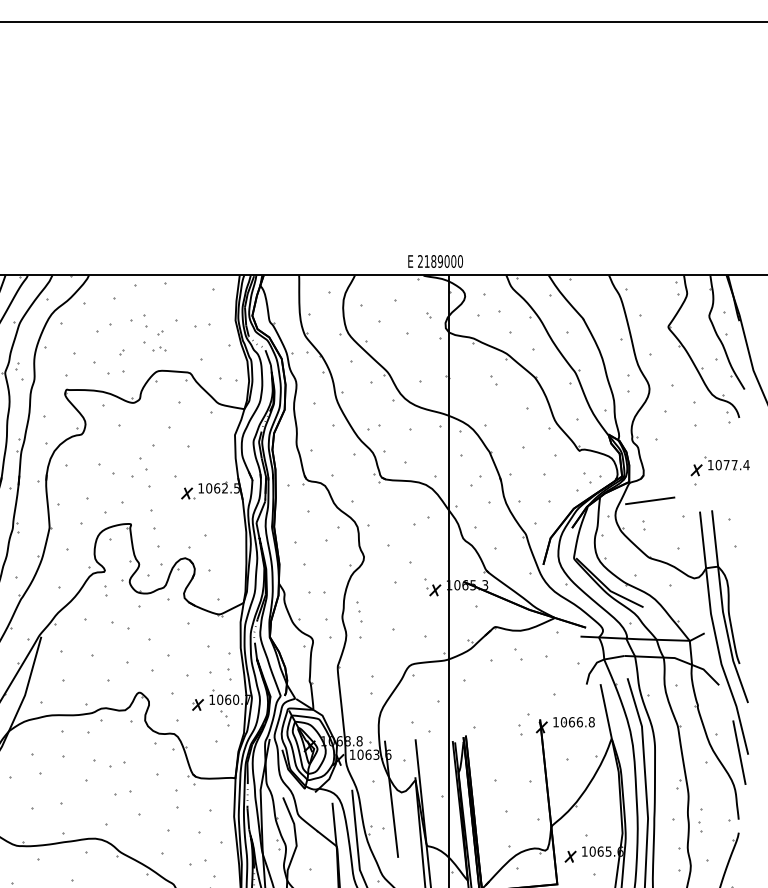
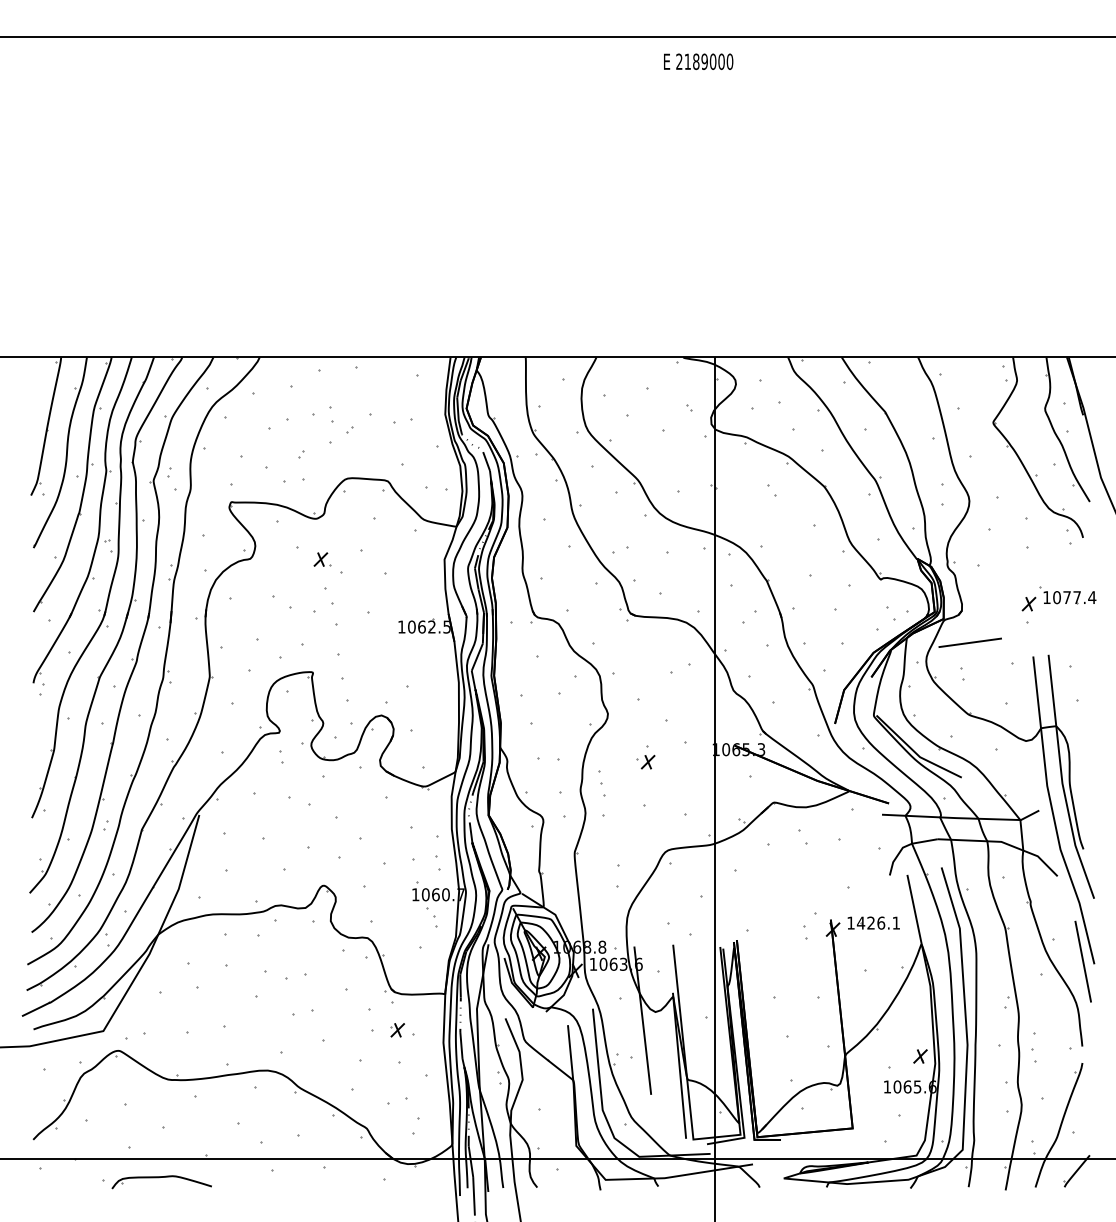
text: (435, 261) -> (698, 61), moved
part: (159, 348) -> (348, 450), removed
part: (188, 493) -> (322, 559), moved
part: (433, 589) -> (645, 761), moved
part: (197, 705) -> (397, 1030), moved
text: (577, 721) -> (878, 922), 1066.8 -> 1426.1
part: (570, 856) -> (920, 1056), moved

